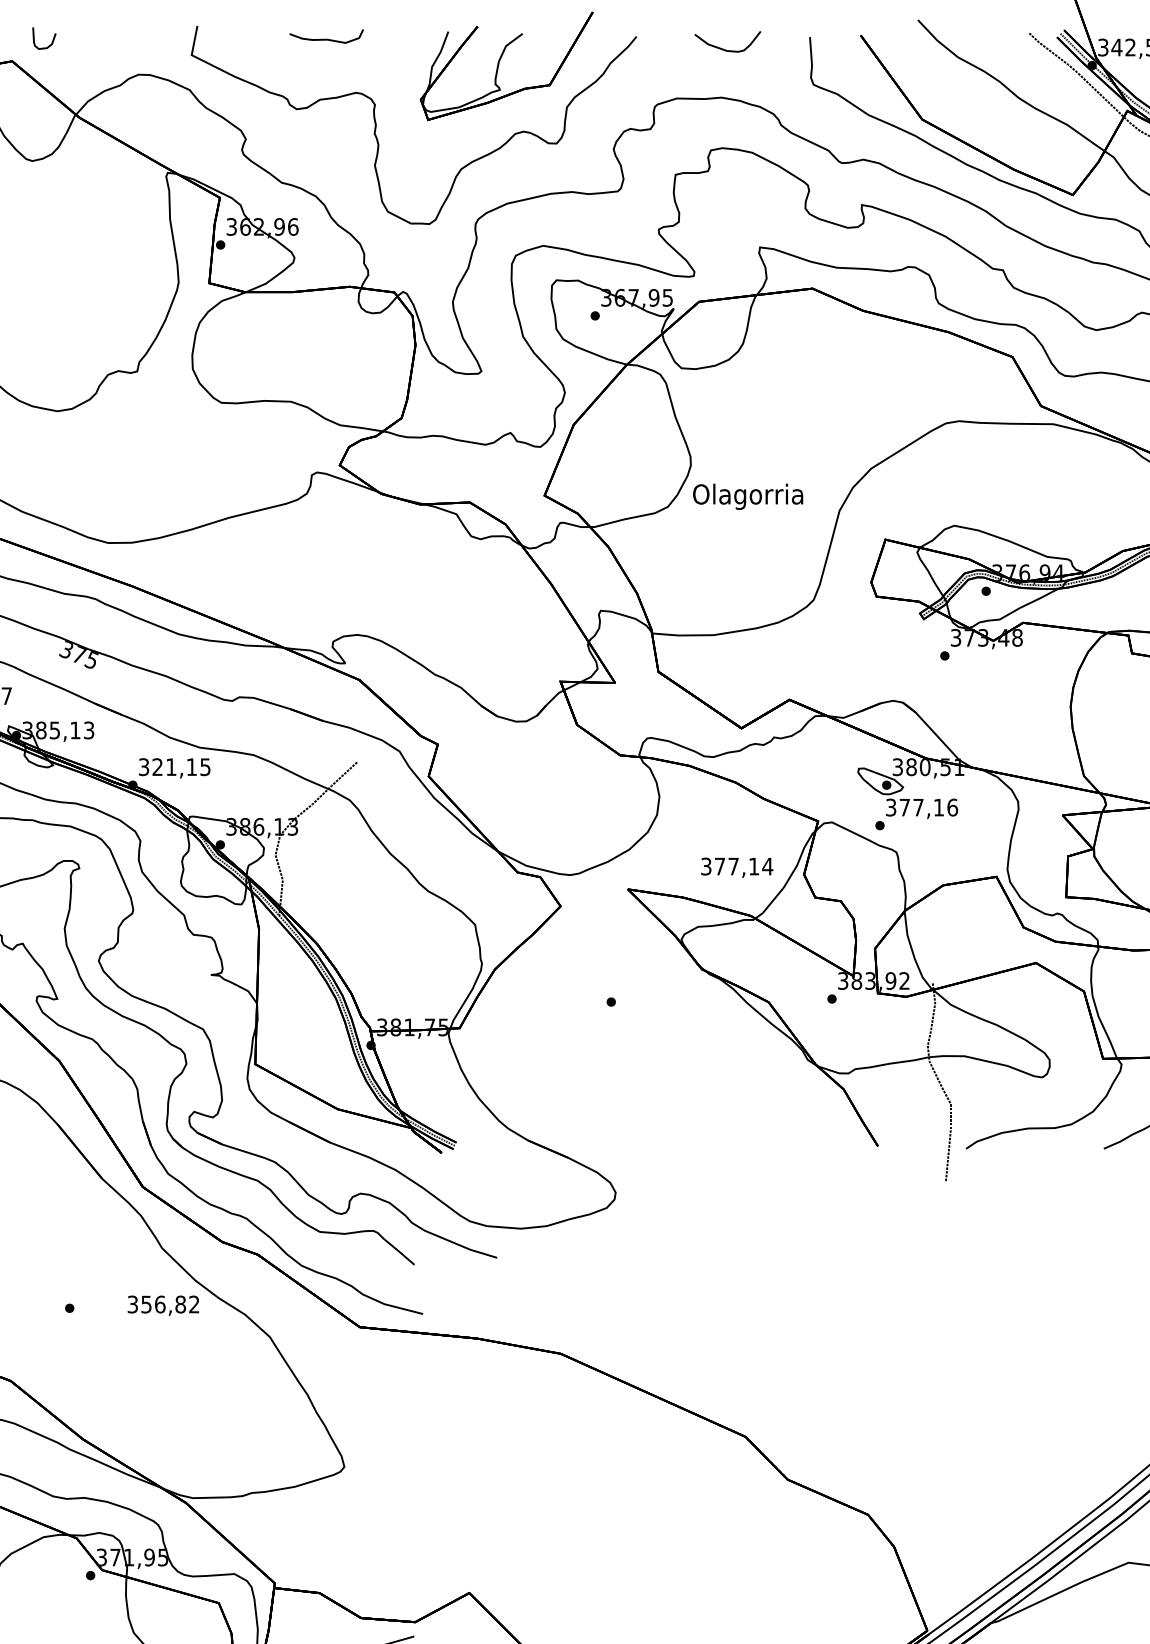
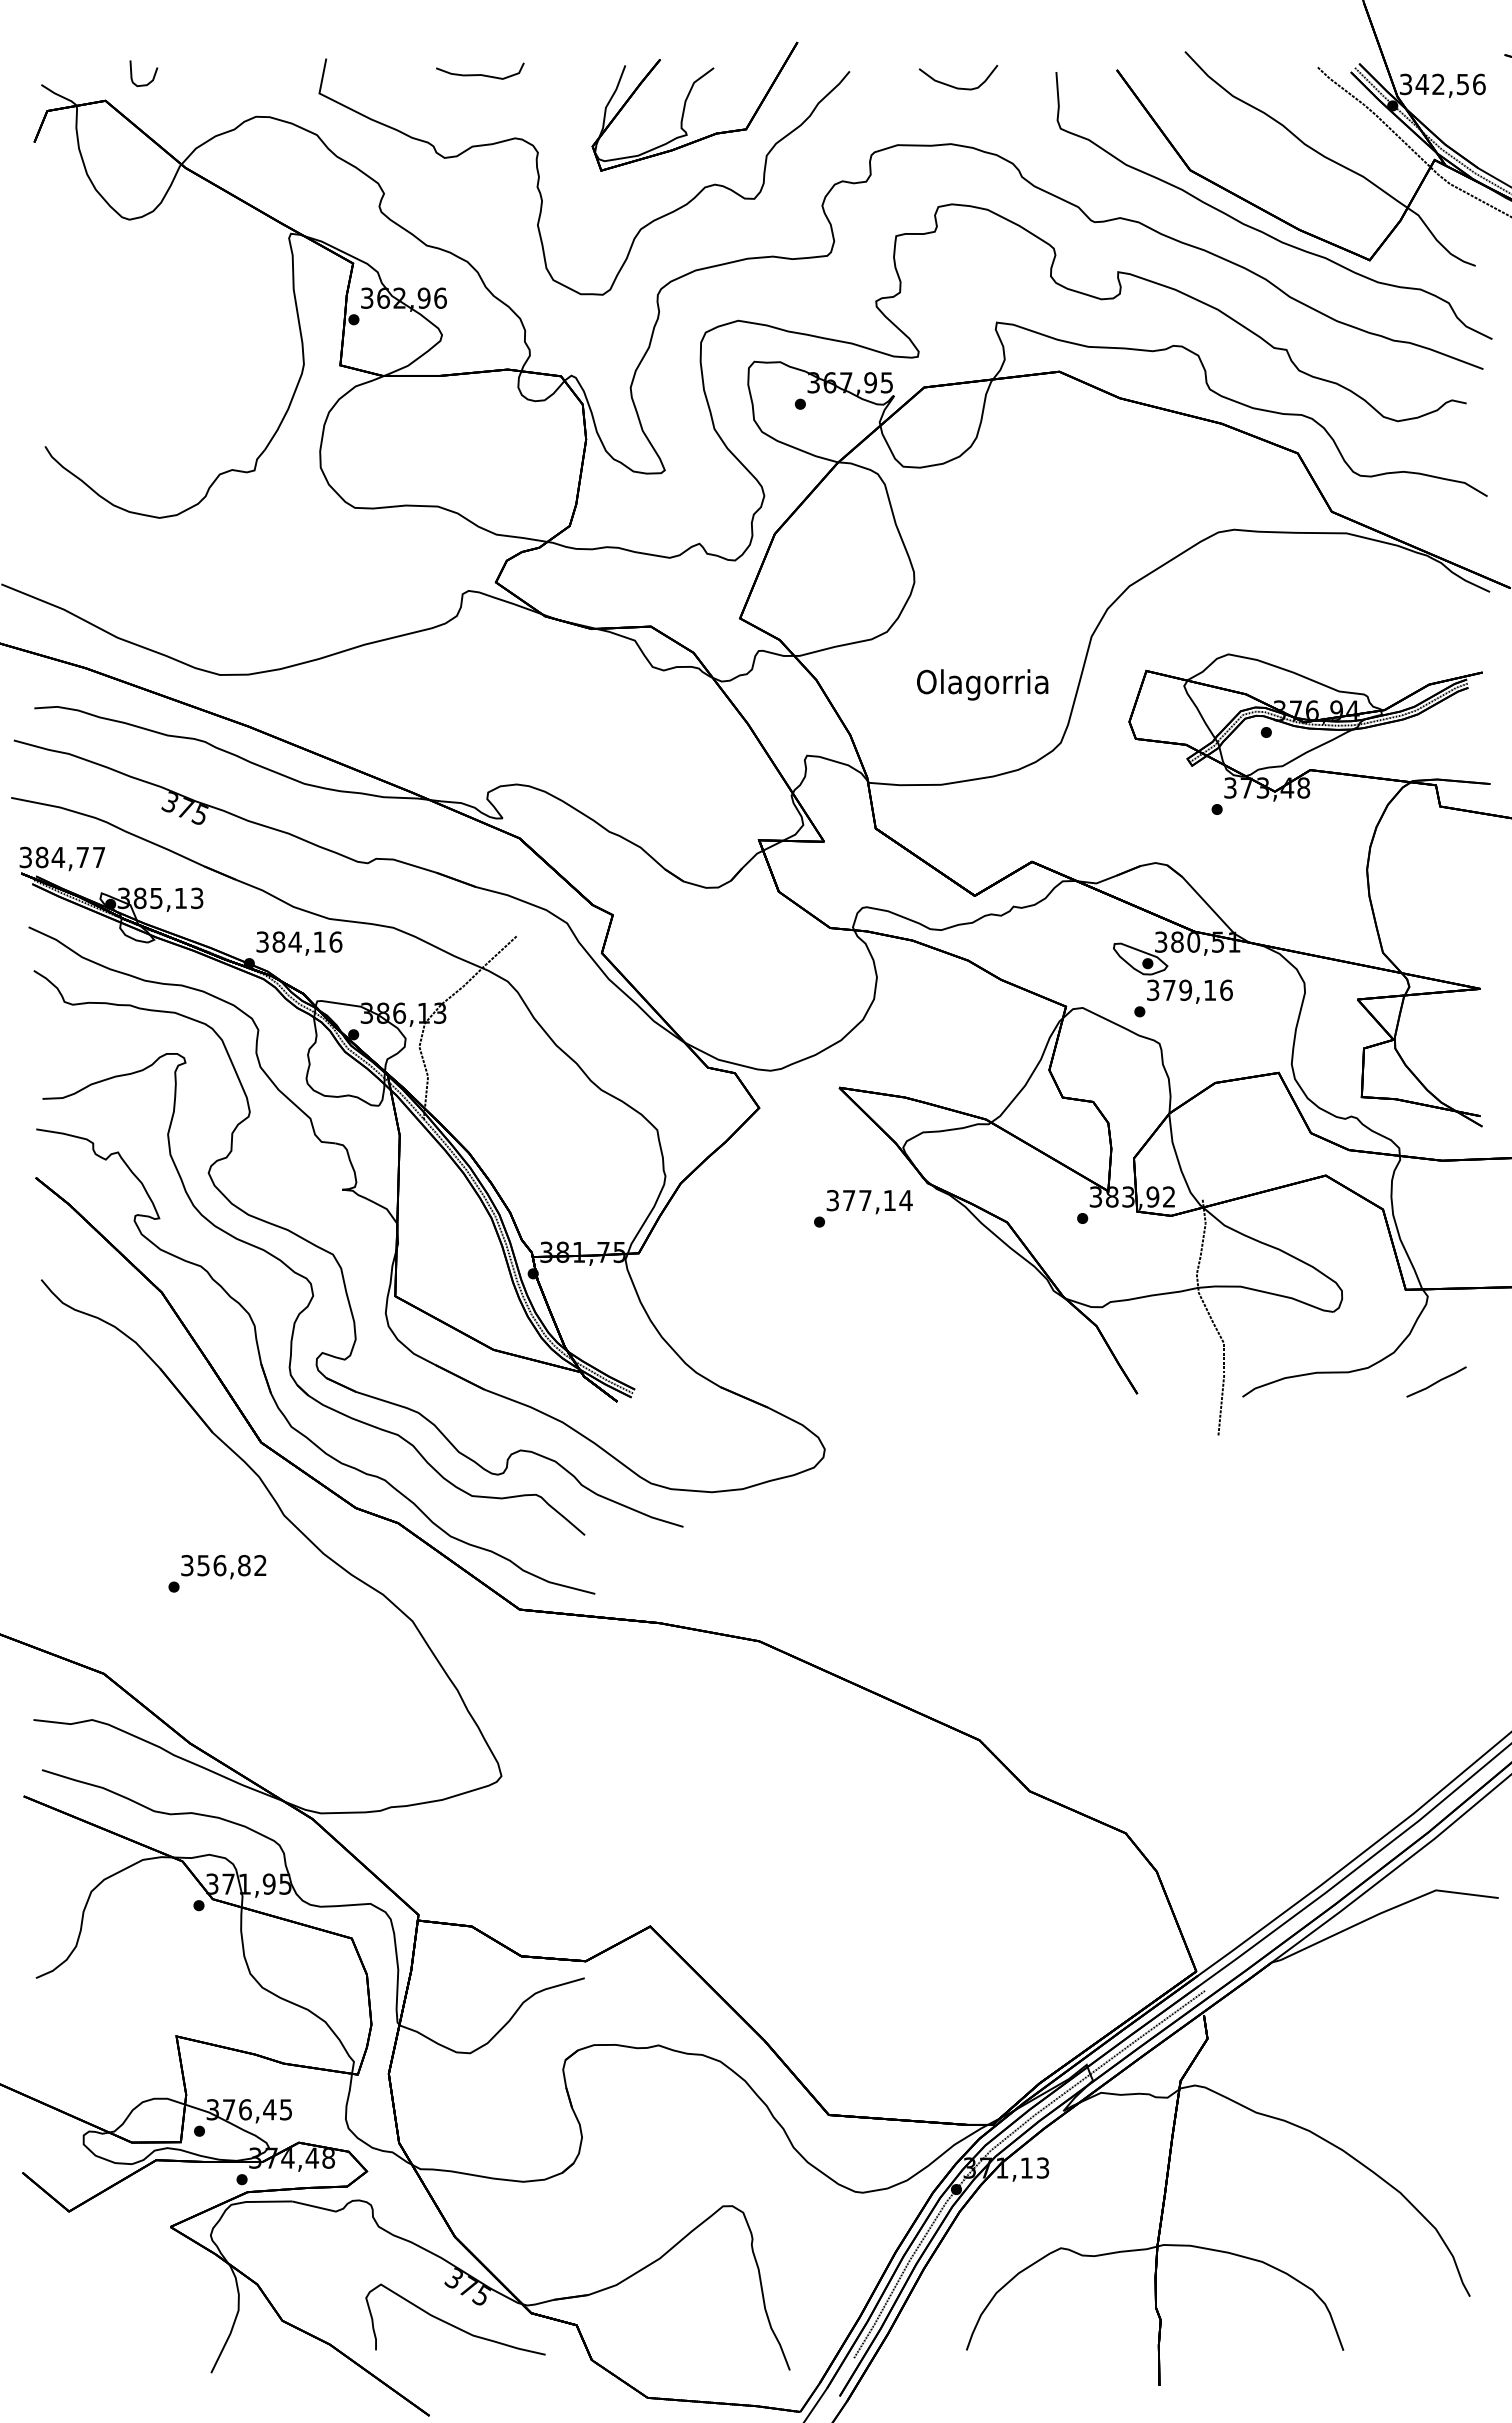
text: (748, 496) -> (982, 684), moved
text: (181, 766) -> (307, 941), 321,15 -> 384,16
text: (918, 806) -> (1185, 989), 377,16 -> 379,16
text: (737, 868) -> (869, 1202), moved
text: (163, 1306) -> (223, 1567), moved

